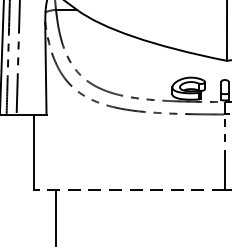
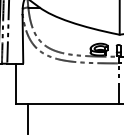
line: (129, 189) -> (67, 103), dashed -> solid

